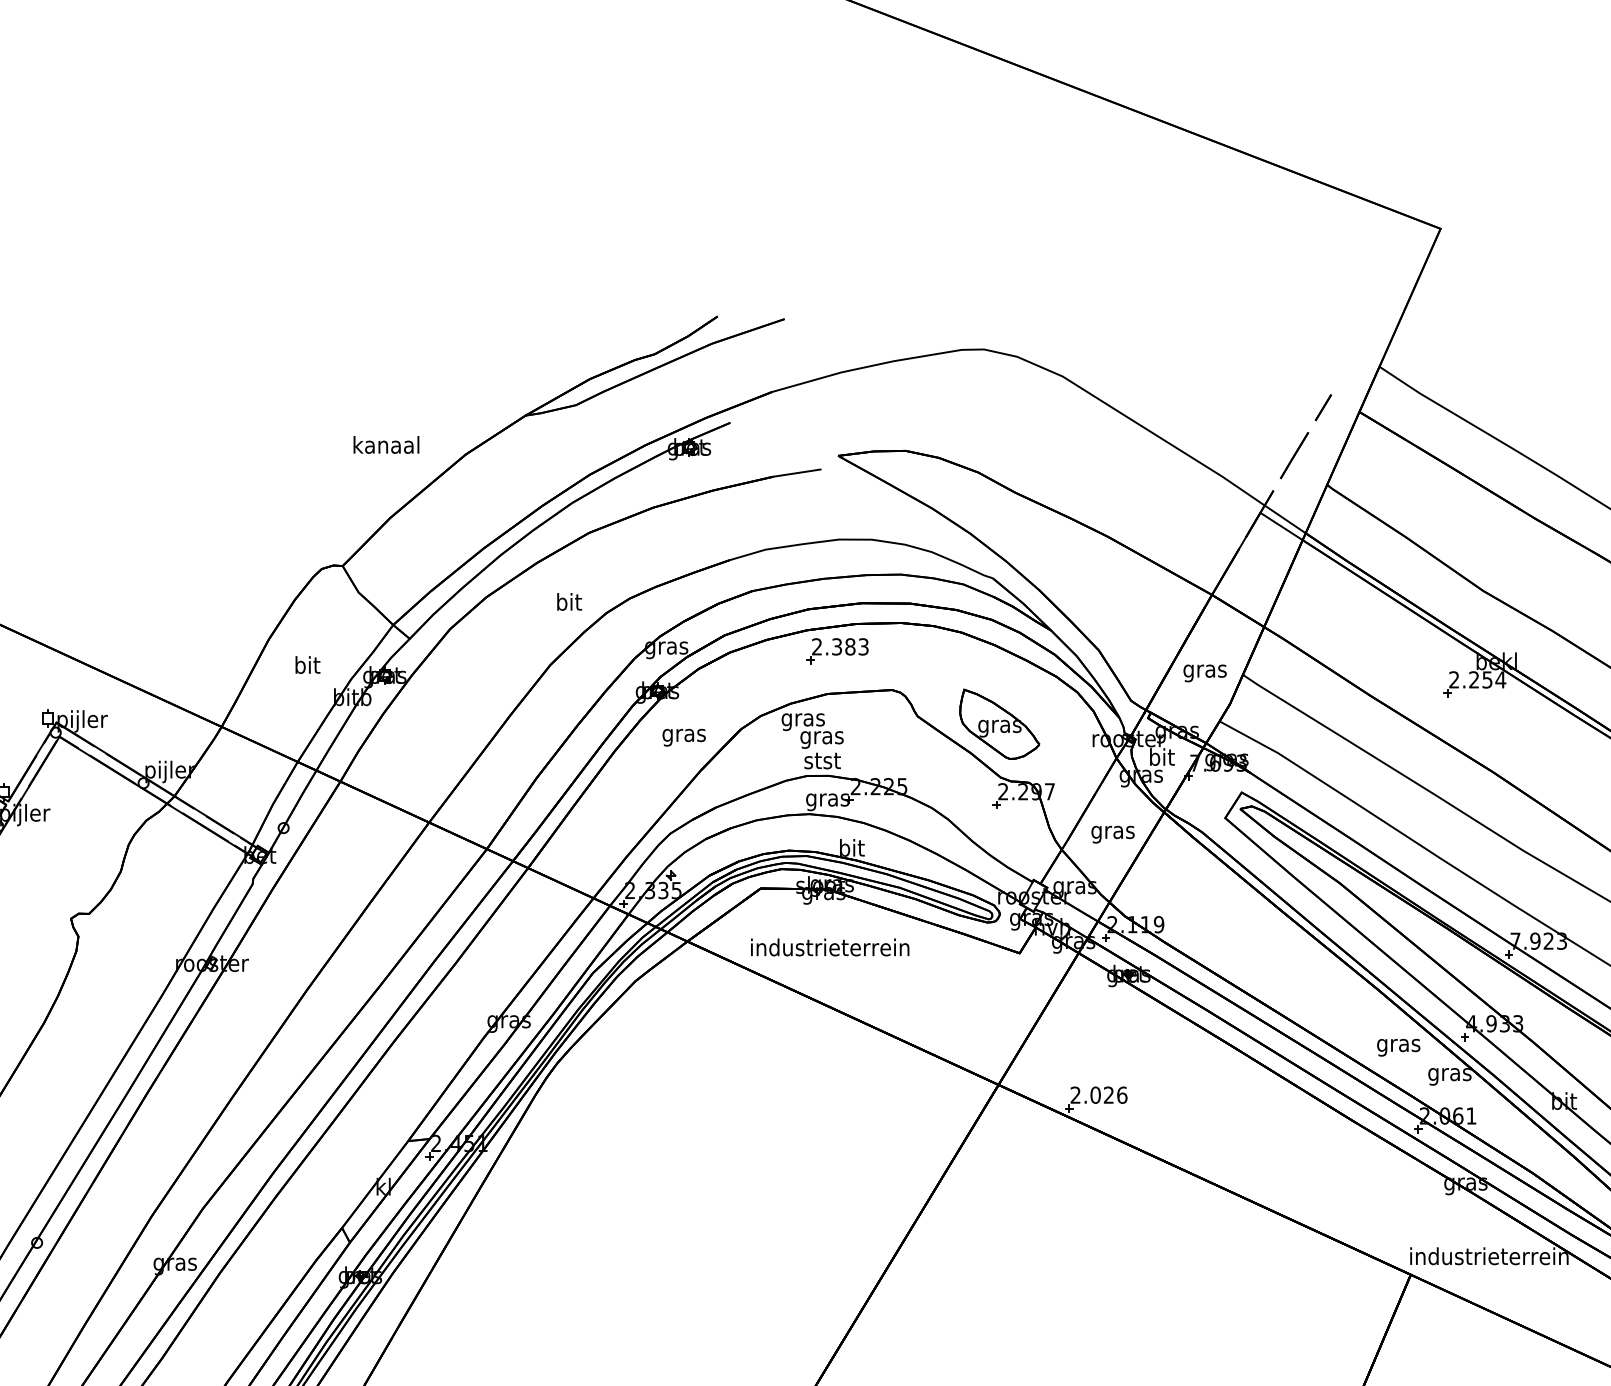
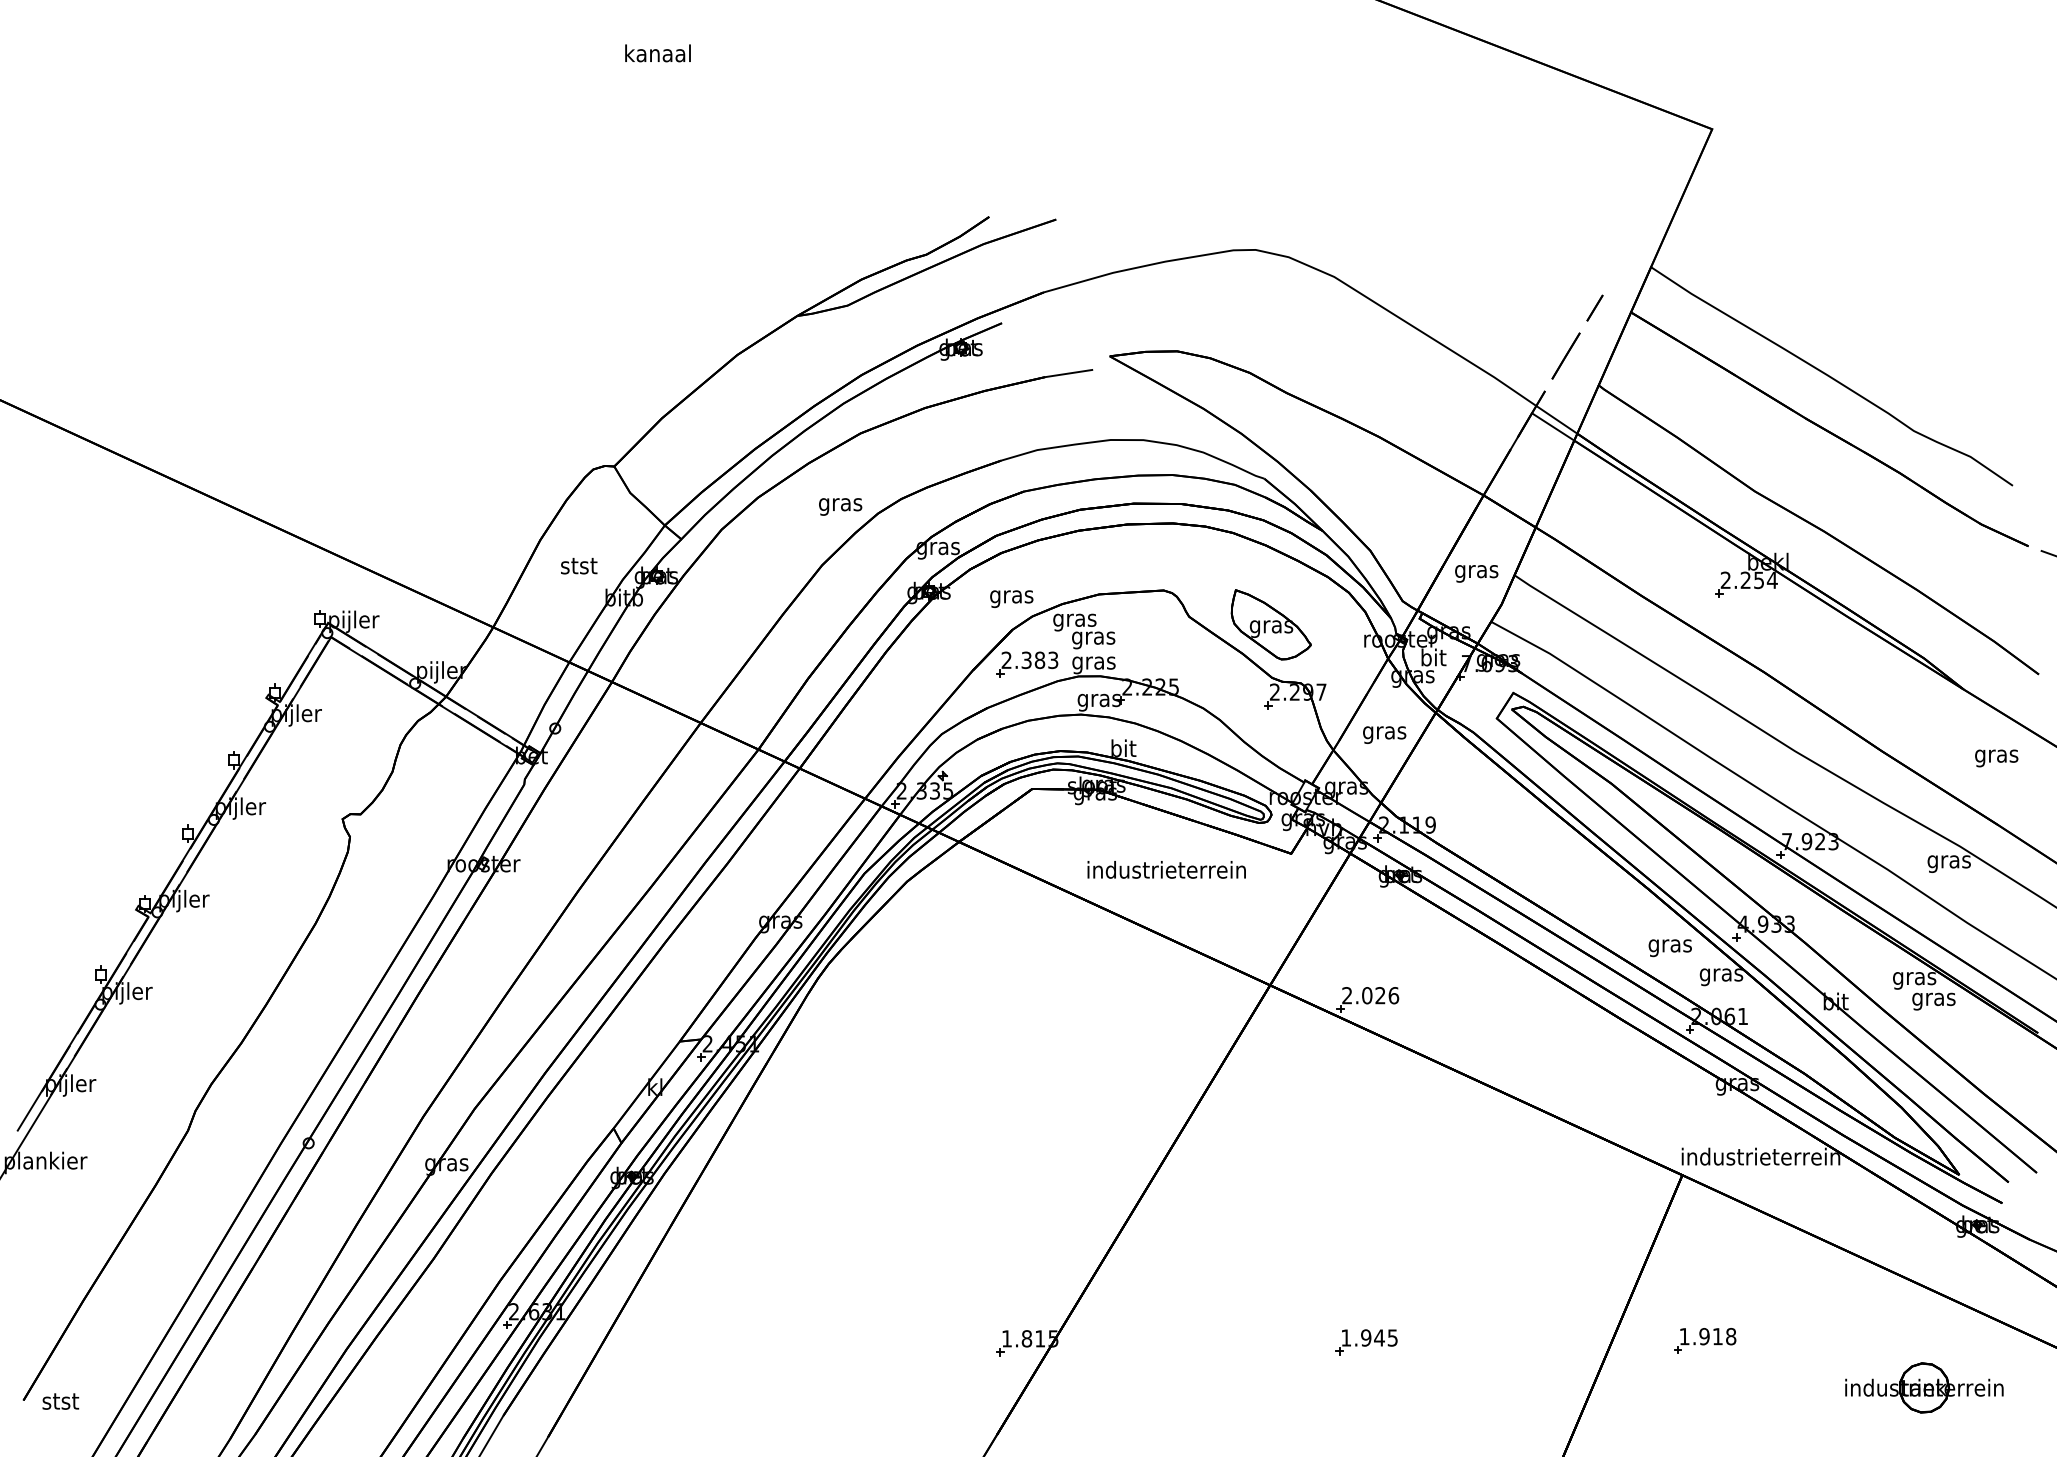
text: (385, 445) -> (657, 53), moved
text: (568, 604) -> (840, 504), bit -> gras
part: (837, 651) -> (1027, 664), moved
text: (307, 665) -> (579, 565), bit -> stst
text: (683, 737) -> (1011, 598), moved
text: (821, 763) -> (1093, 663), stst -> gras
text: (829, 947) -> (1166, 869), moved

